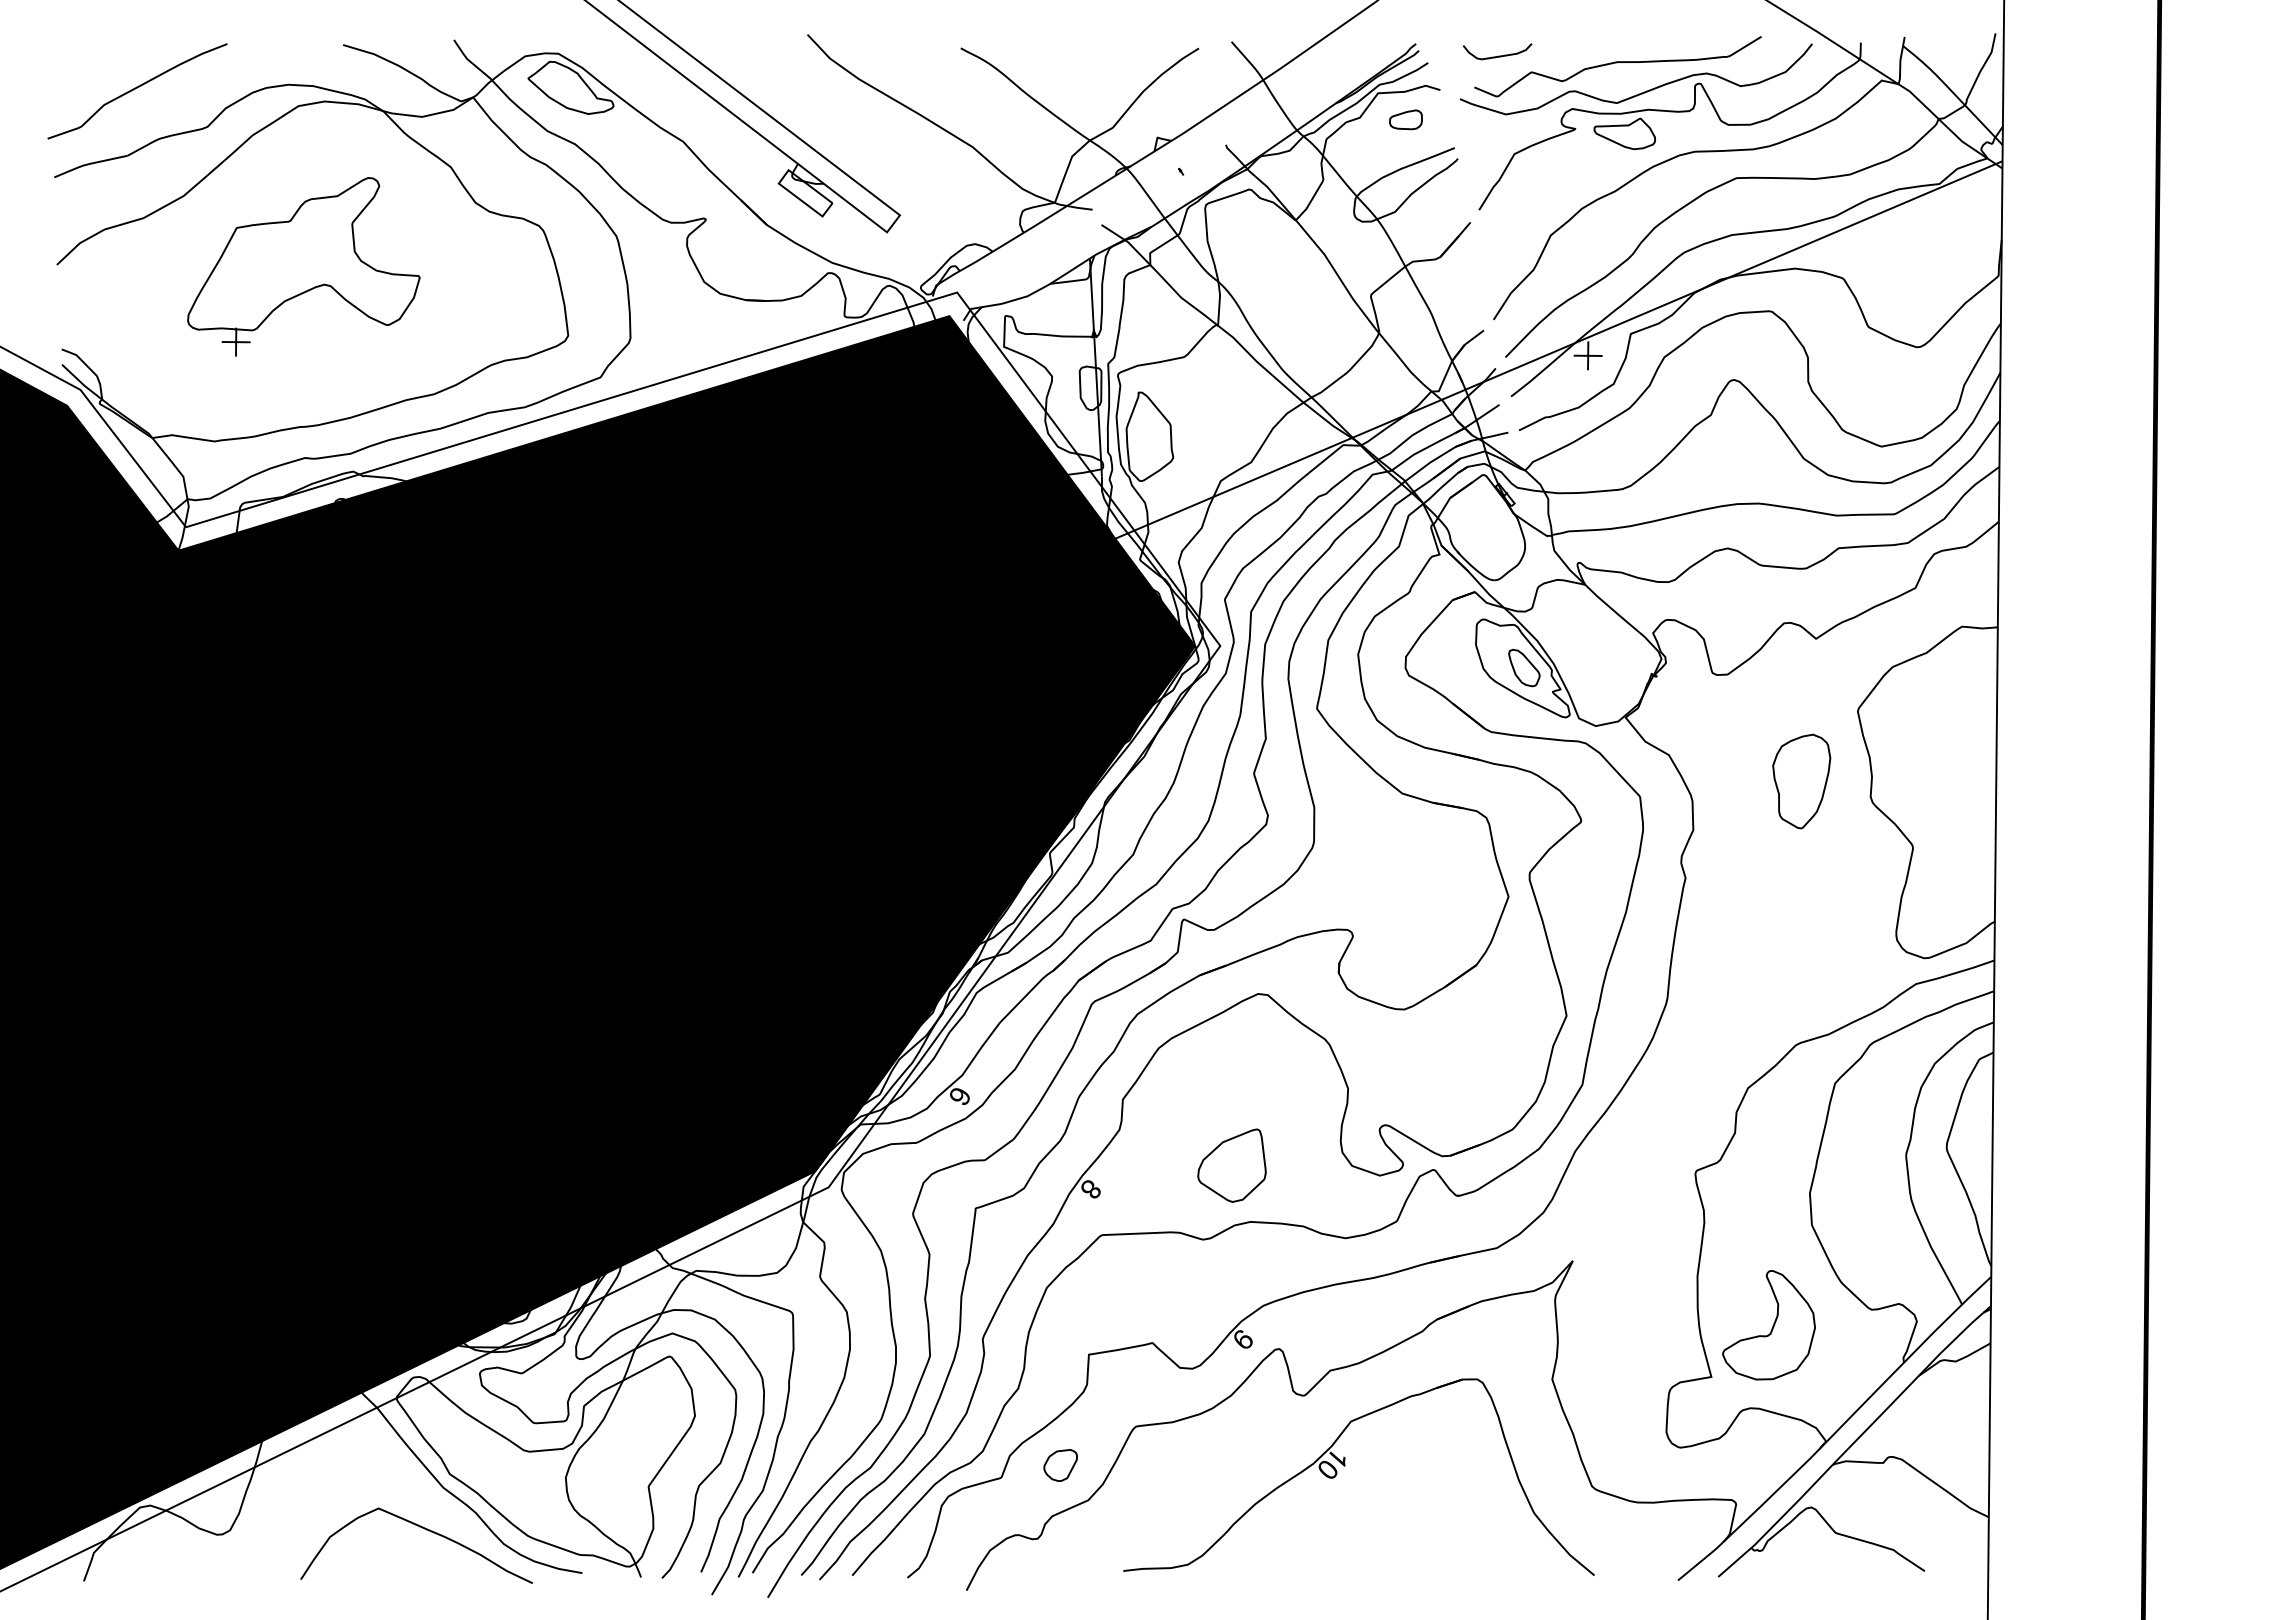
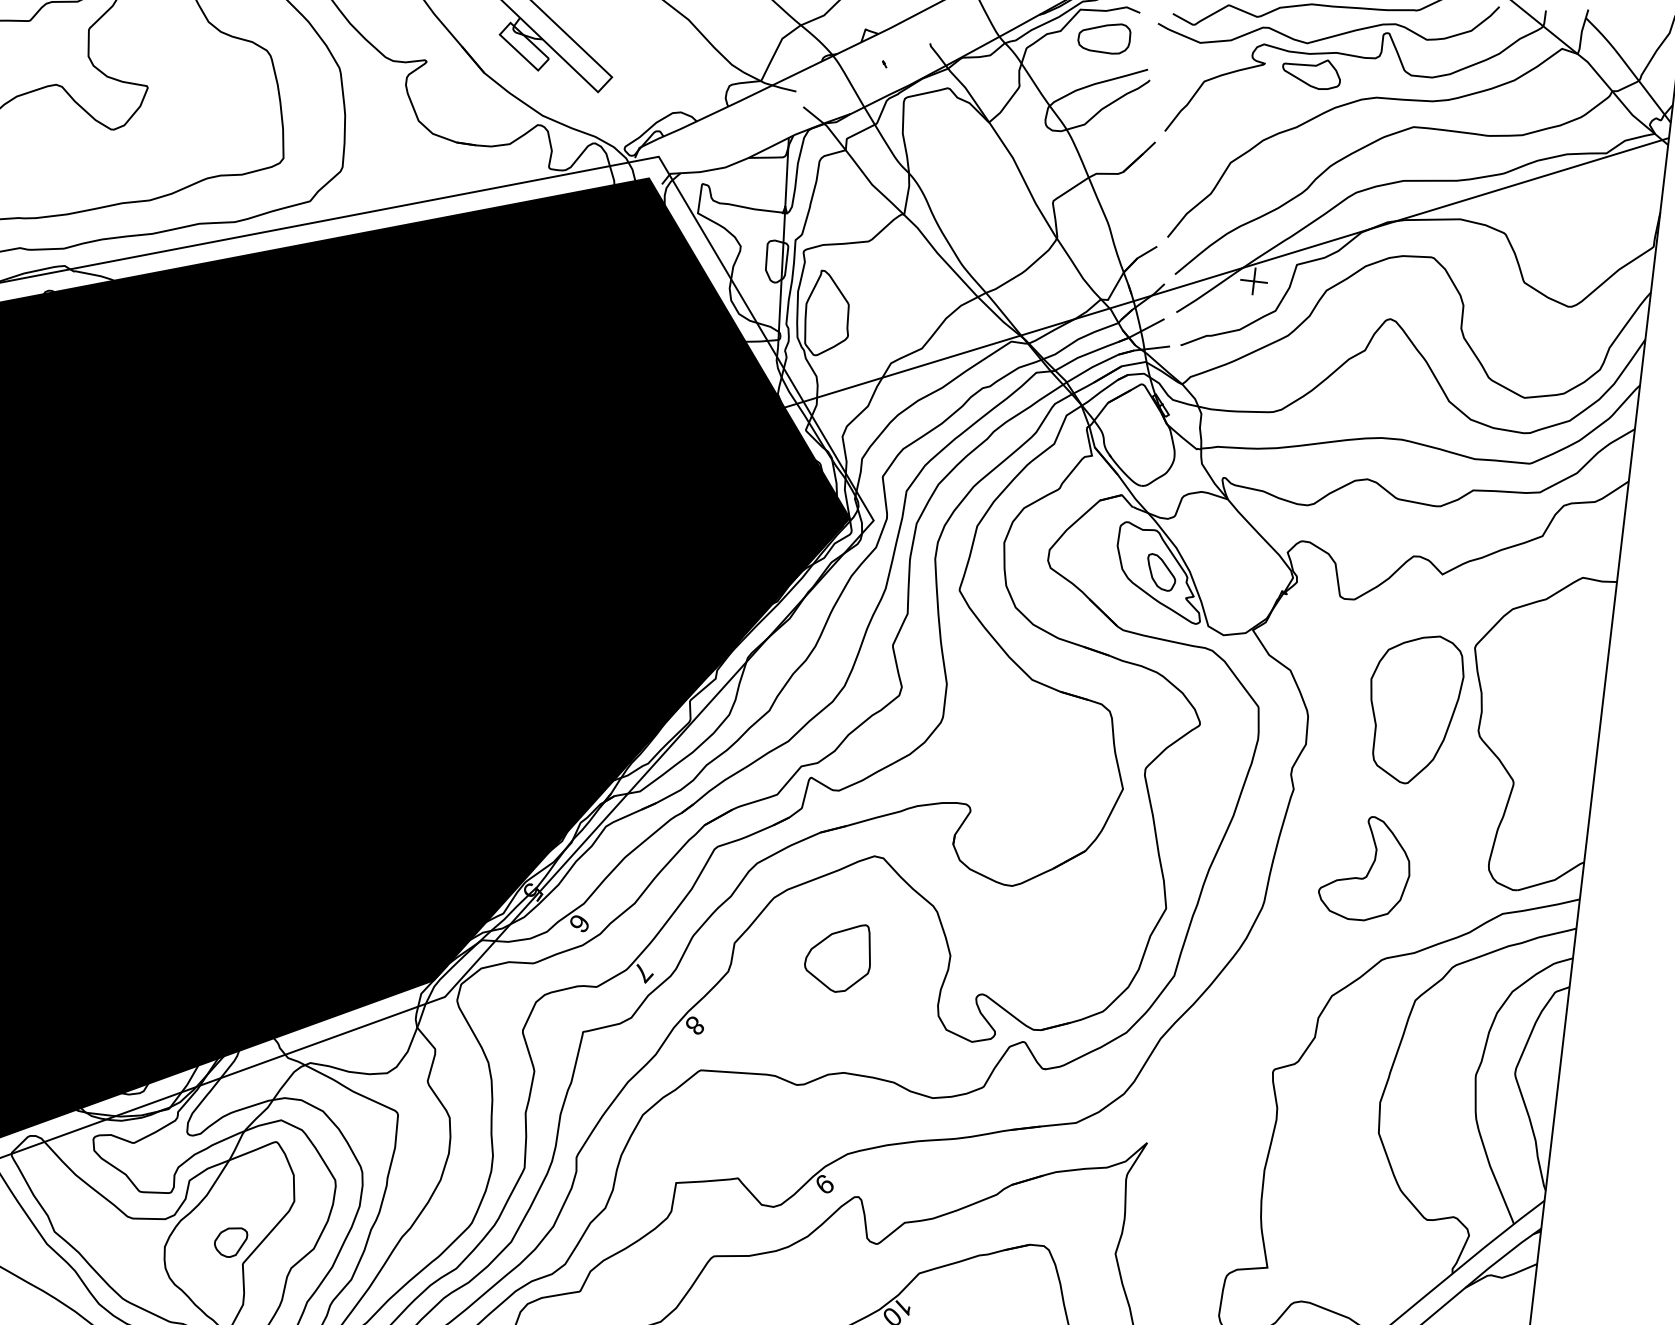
part: (1405, 119) -> (1103, 37), size x1.67
part: (1801, 781) -> (1414, 709), size x1.67
fill: (908, 1069) -> (533, 892), added
fill: (1032, 1141) -> (644, 973), added
part: (1231, 1165) -> (837, 957), moved
part: (1768, 1325) -> (1365, 868), moved
part: (1060, 1465) -> (230, 1242), moved

